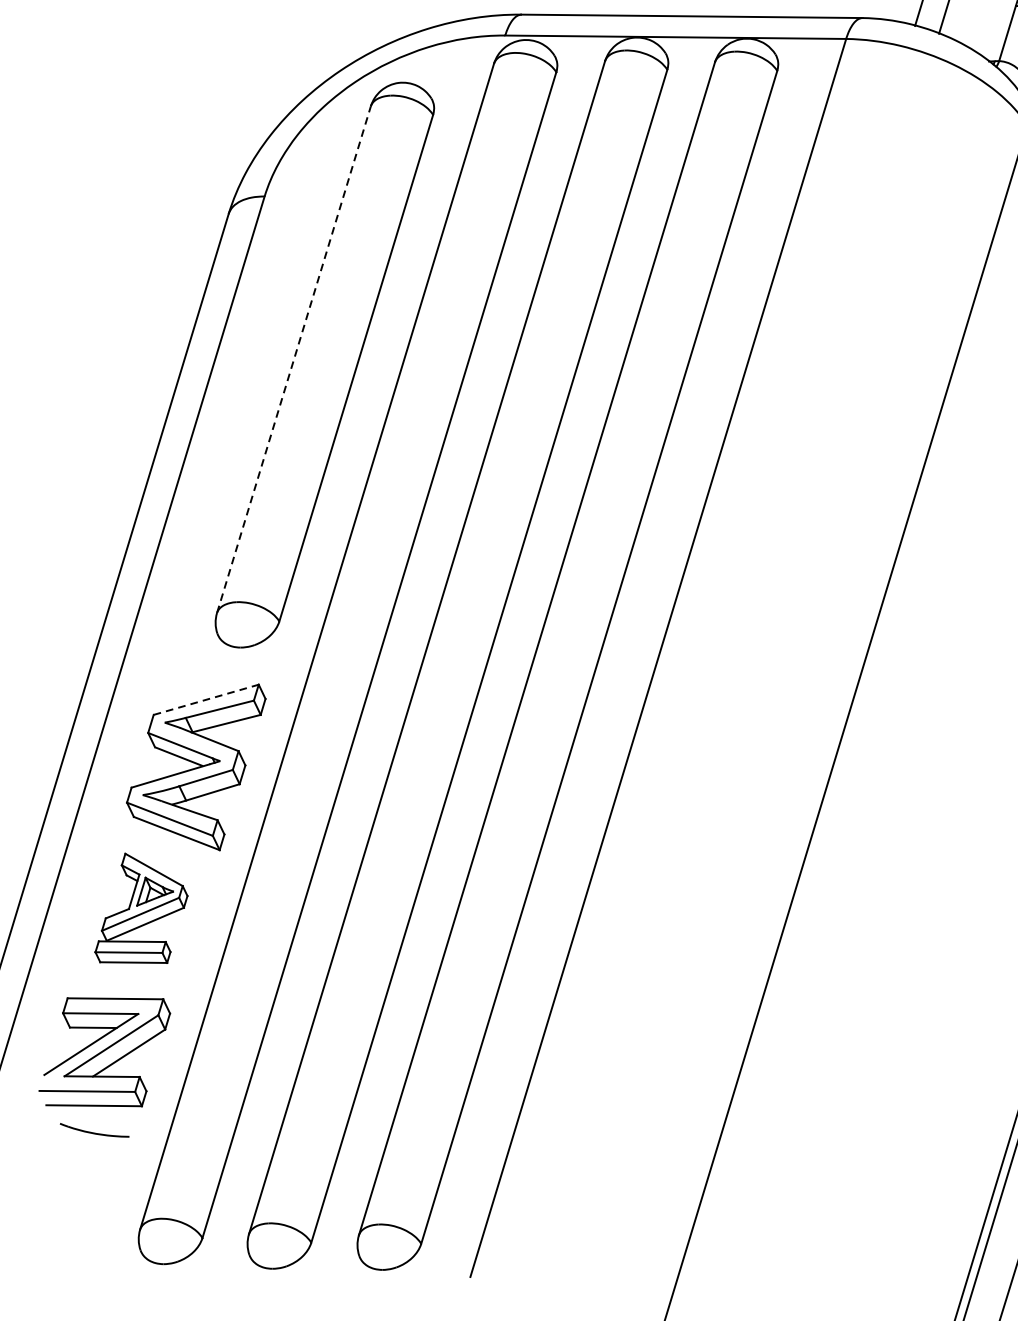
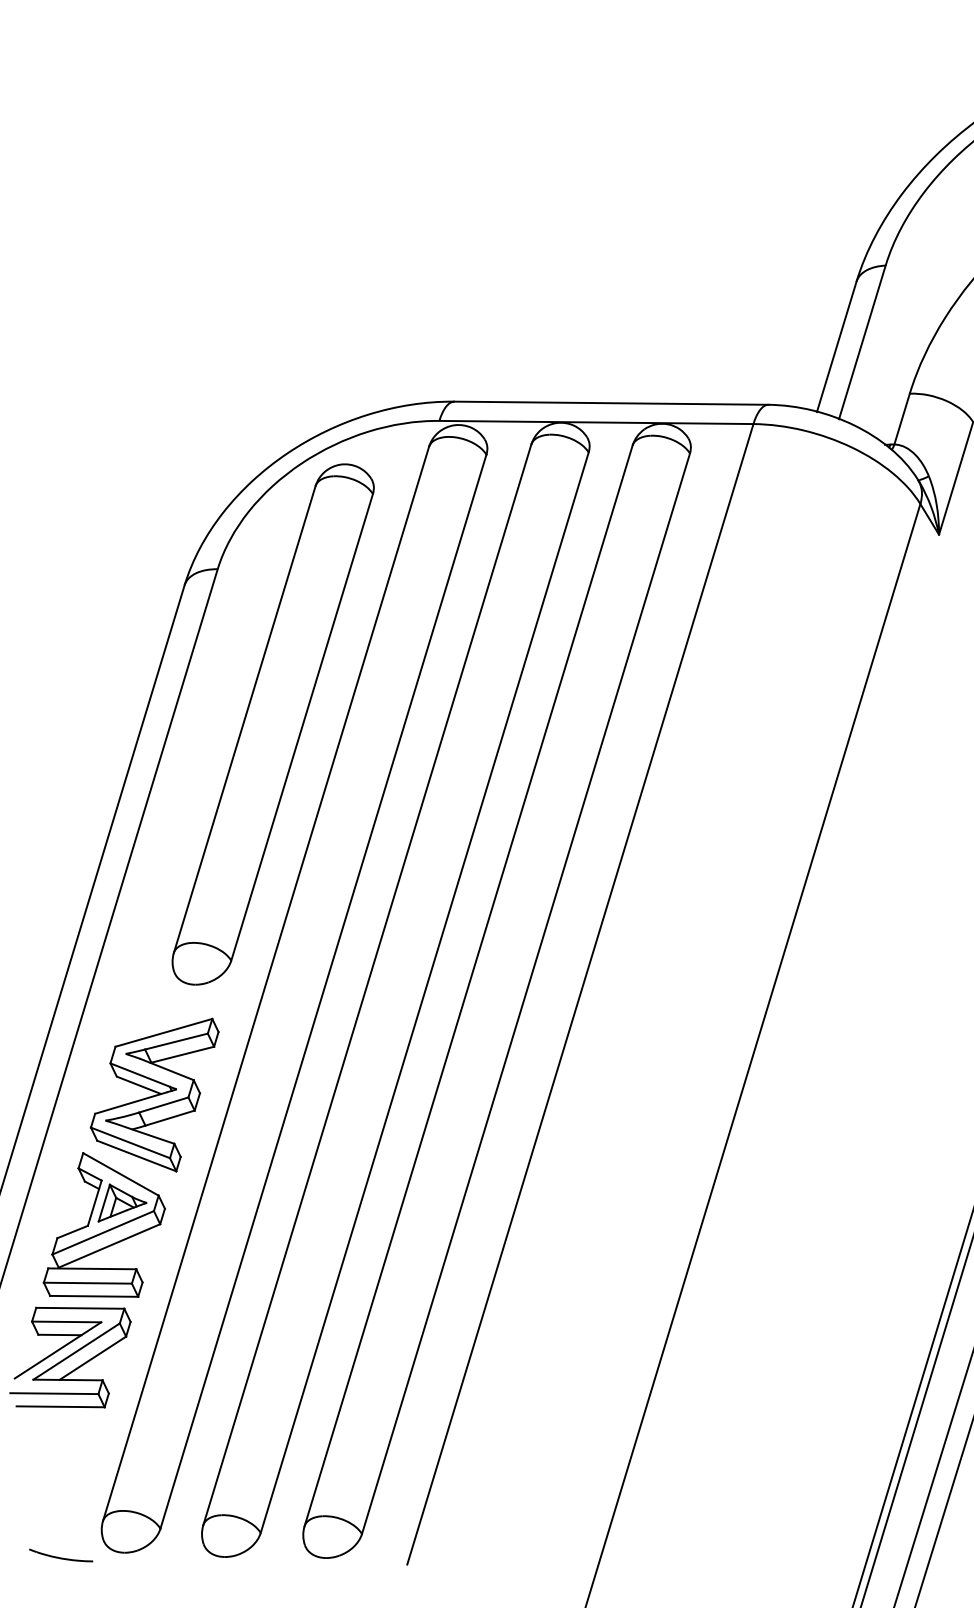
line: (293, 359) -> (244, 719), dashed -> solid
line: (206, 699) -> (164, 1032), dashed -> solid
part: (140, 907) -> (103, 1224), size x1.43
part: (95, 1130) -> (61, 1555), moved

